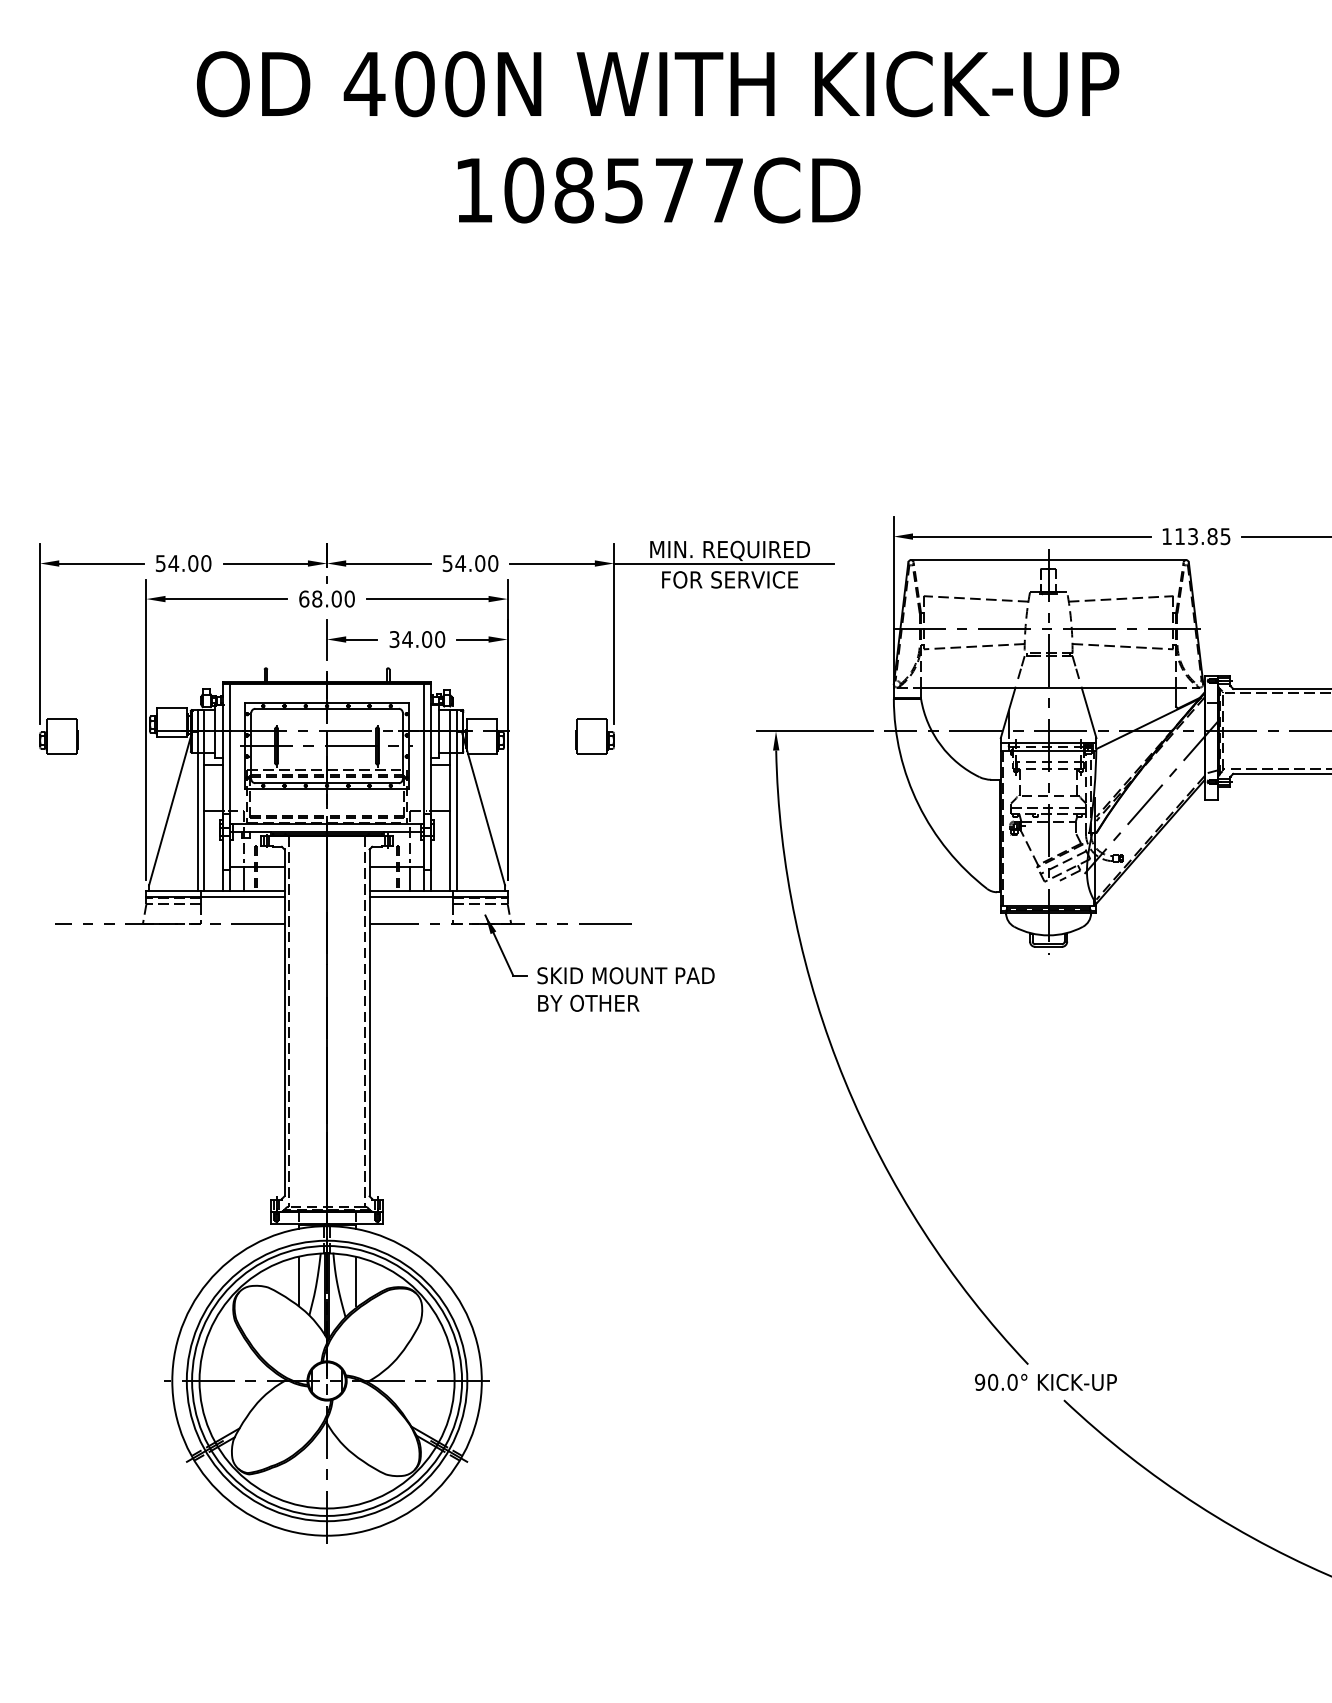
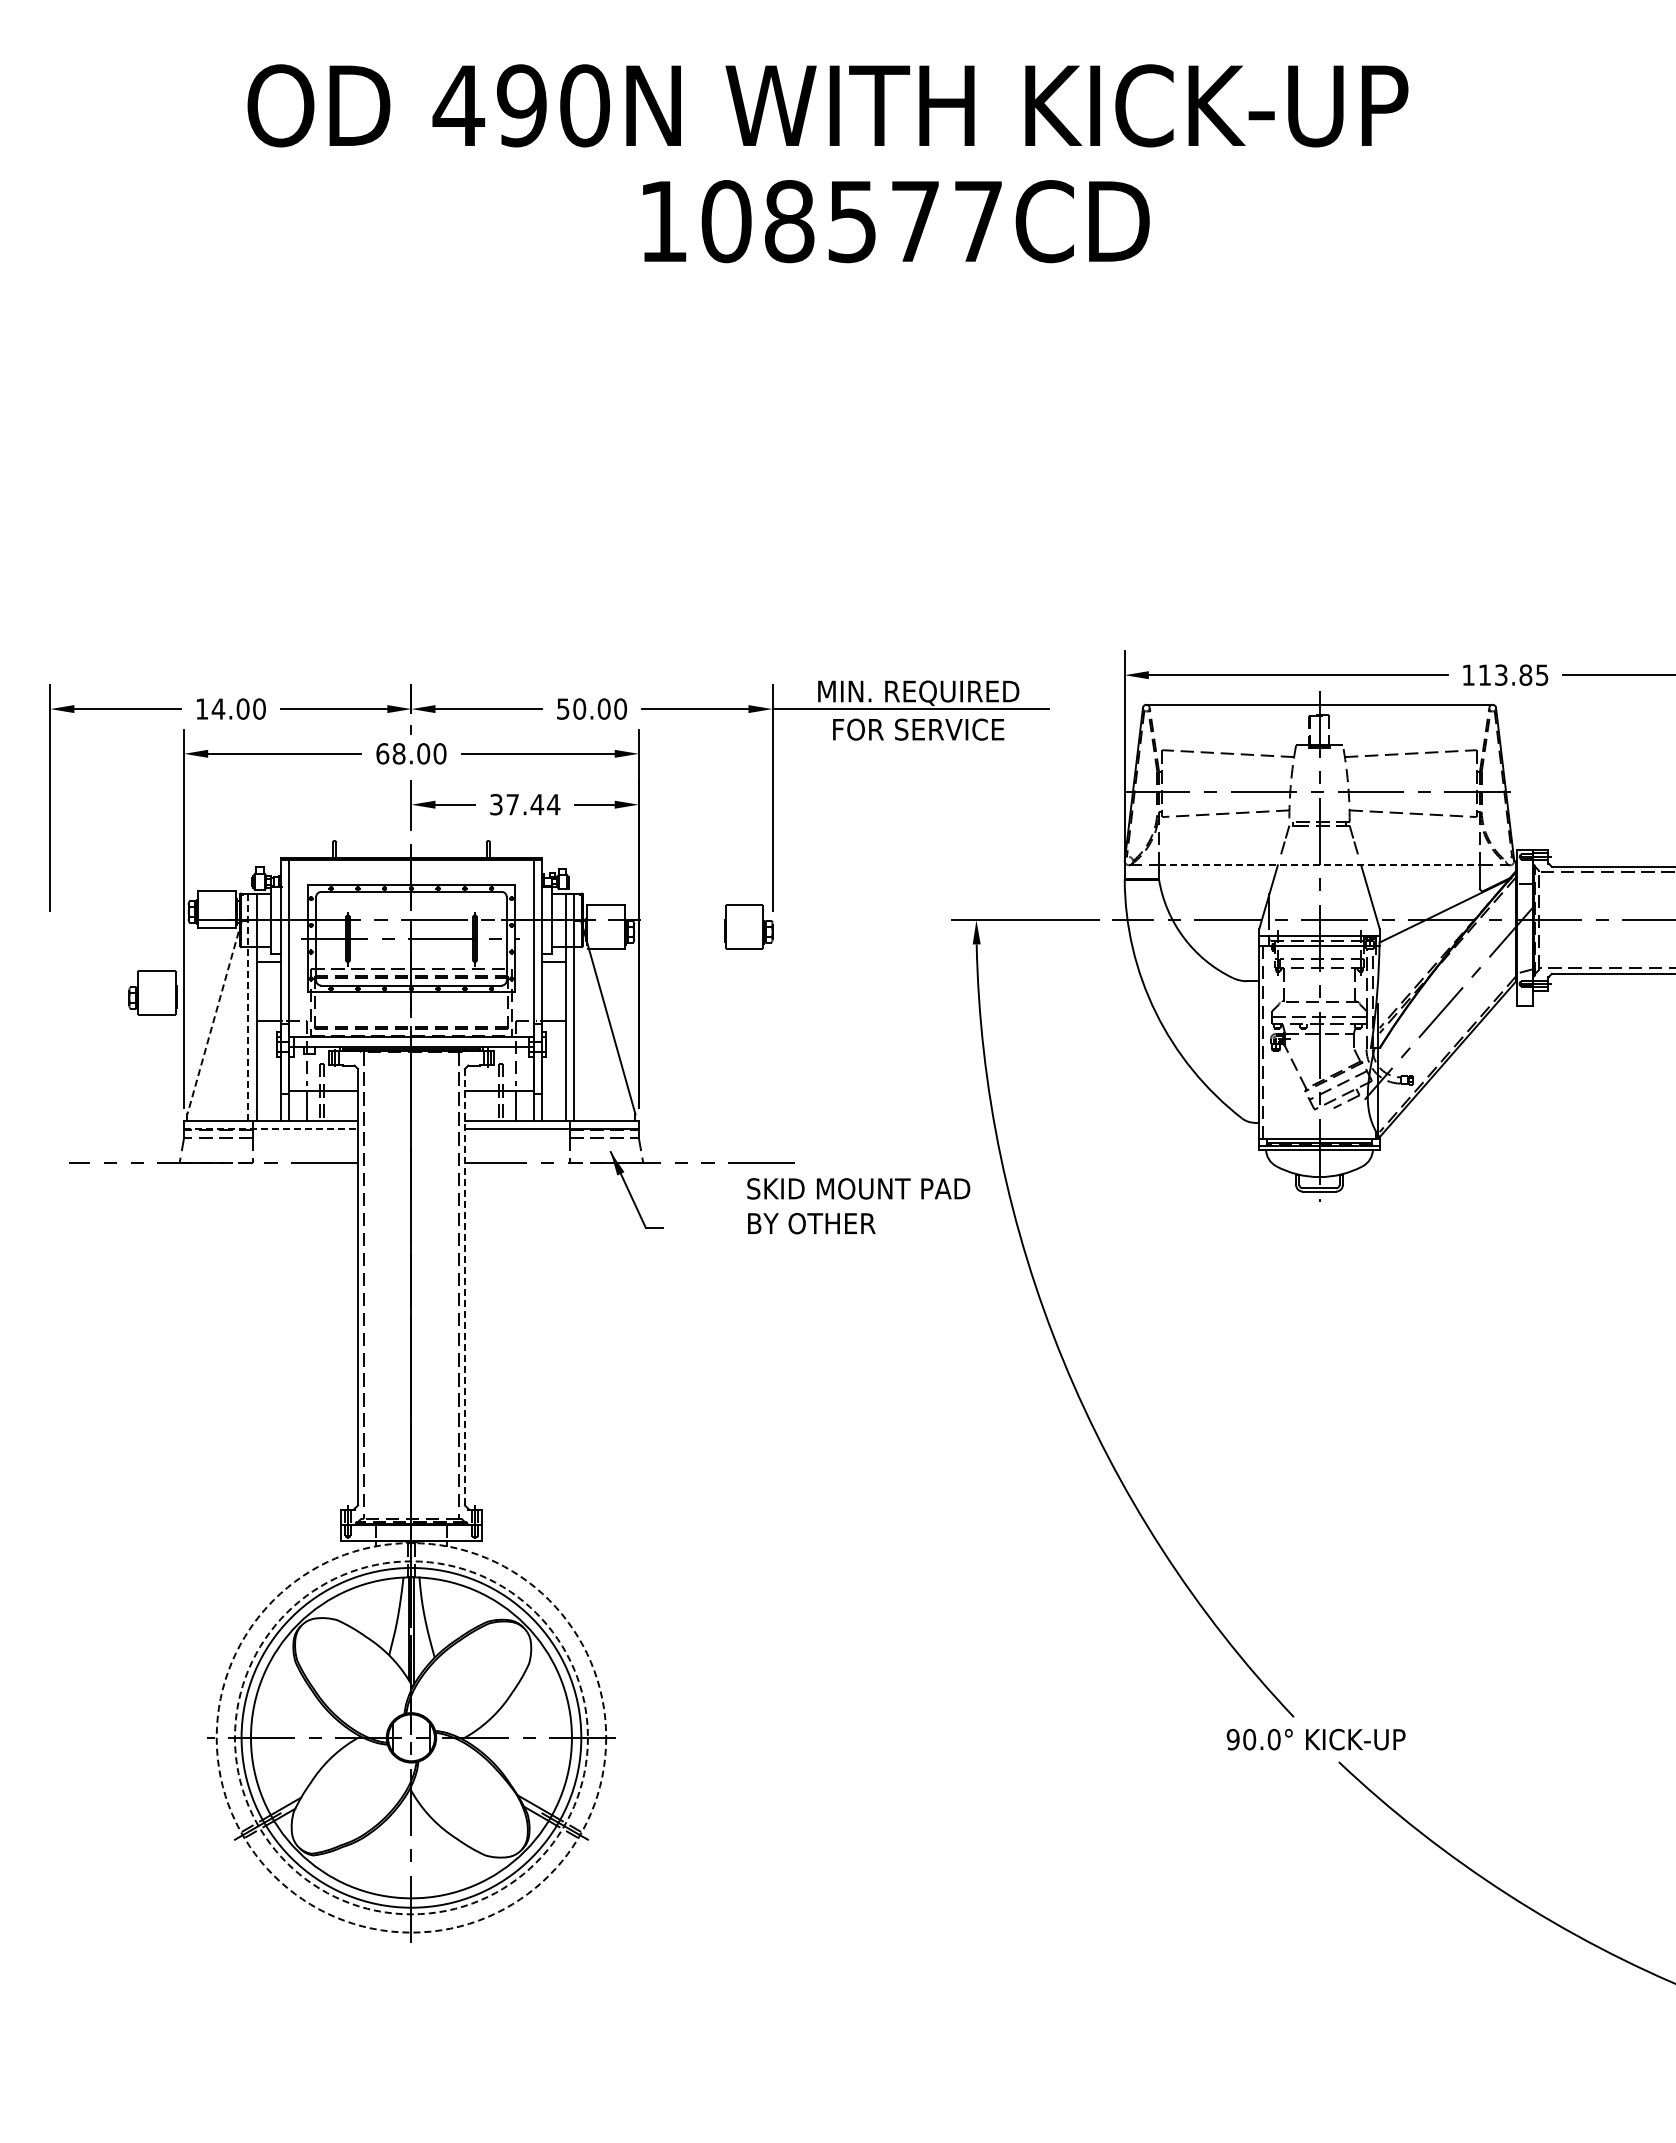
text: (414, 83) -> (521, 105), 400N -> 490N
text: (659, 190) -> (896, 221), moved
text: (161, 563) -> (202, 708), 54.00 -> 14.00
text: (460, 563) -> (579, 708), 54.00 -> 50.00
text: (424, 639) -> (533, 804), 34.00 -> 37.44
line: (1049, 687) -> (1320, 865), solid -> dashed
part: (58, 736) -> (152, 992), moved
line: (197, 800) -> (248, 1007), solid -> dashed
line: (170, 809) -> (214, 1018), solid -> dashed
line: (215, 897) -> (271, 1129), solid -> dashed
text: (625, 989) -> (858, 1206), moved
line: (369, 1023) -> (464, 1287), solid -> dashed
line: (298, 1281) -> (375, 1612), removed
line: (355, 1281) -> (447, 1612), removed
circle: (326, 1380) -> (410, 1737), solid -> dashed
circle: (327, 1380) -> (411, 1737), solid -> dashed

